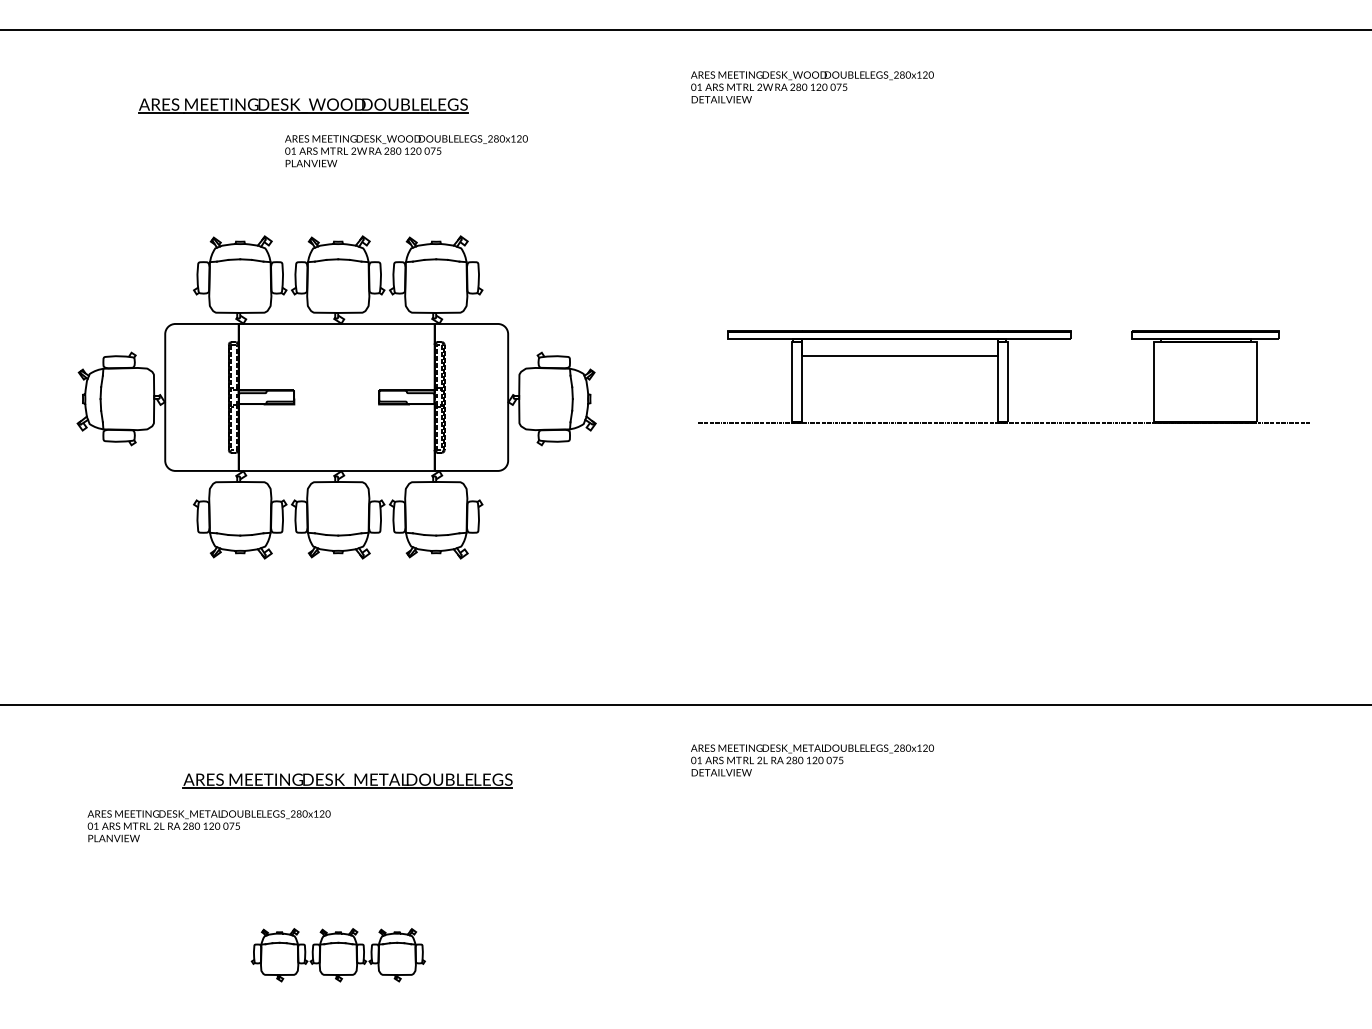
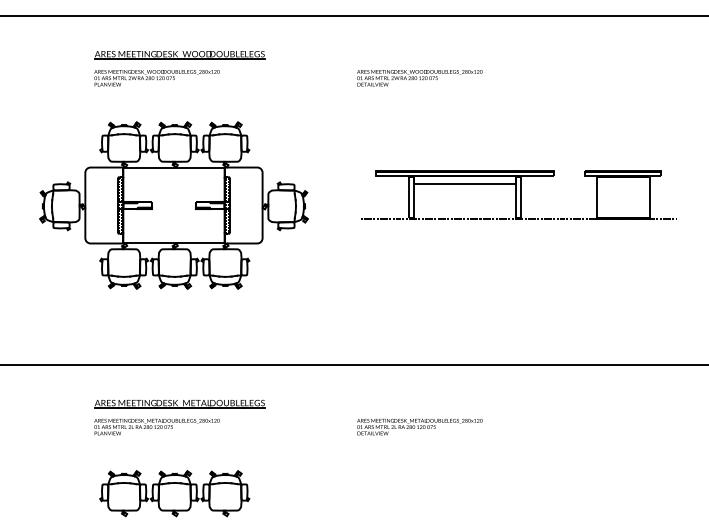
text: (811, 87) -> (419, 78), moved
part: (302, 107) -> (179, 55), moved
text: (405, 151) -> (156, 78), moved
text: (811, 761) -> (419, 427), moved
text: (208, 826) -> (156, 427), moved
part: (337, 954) -> (174, 493), size x1.67

